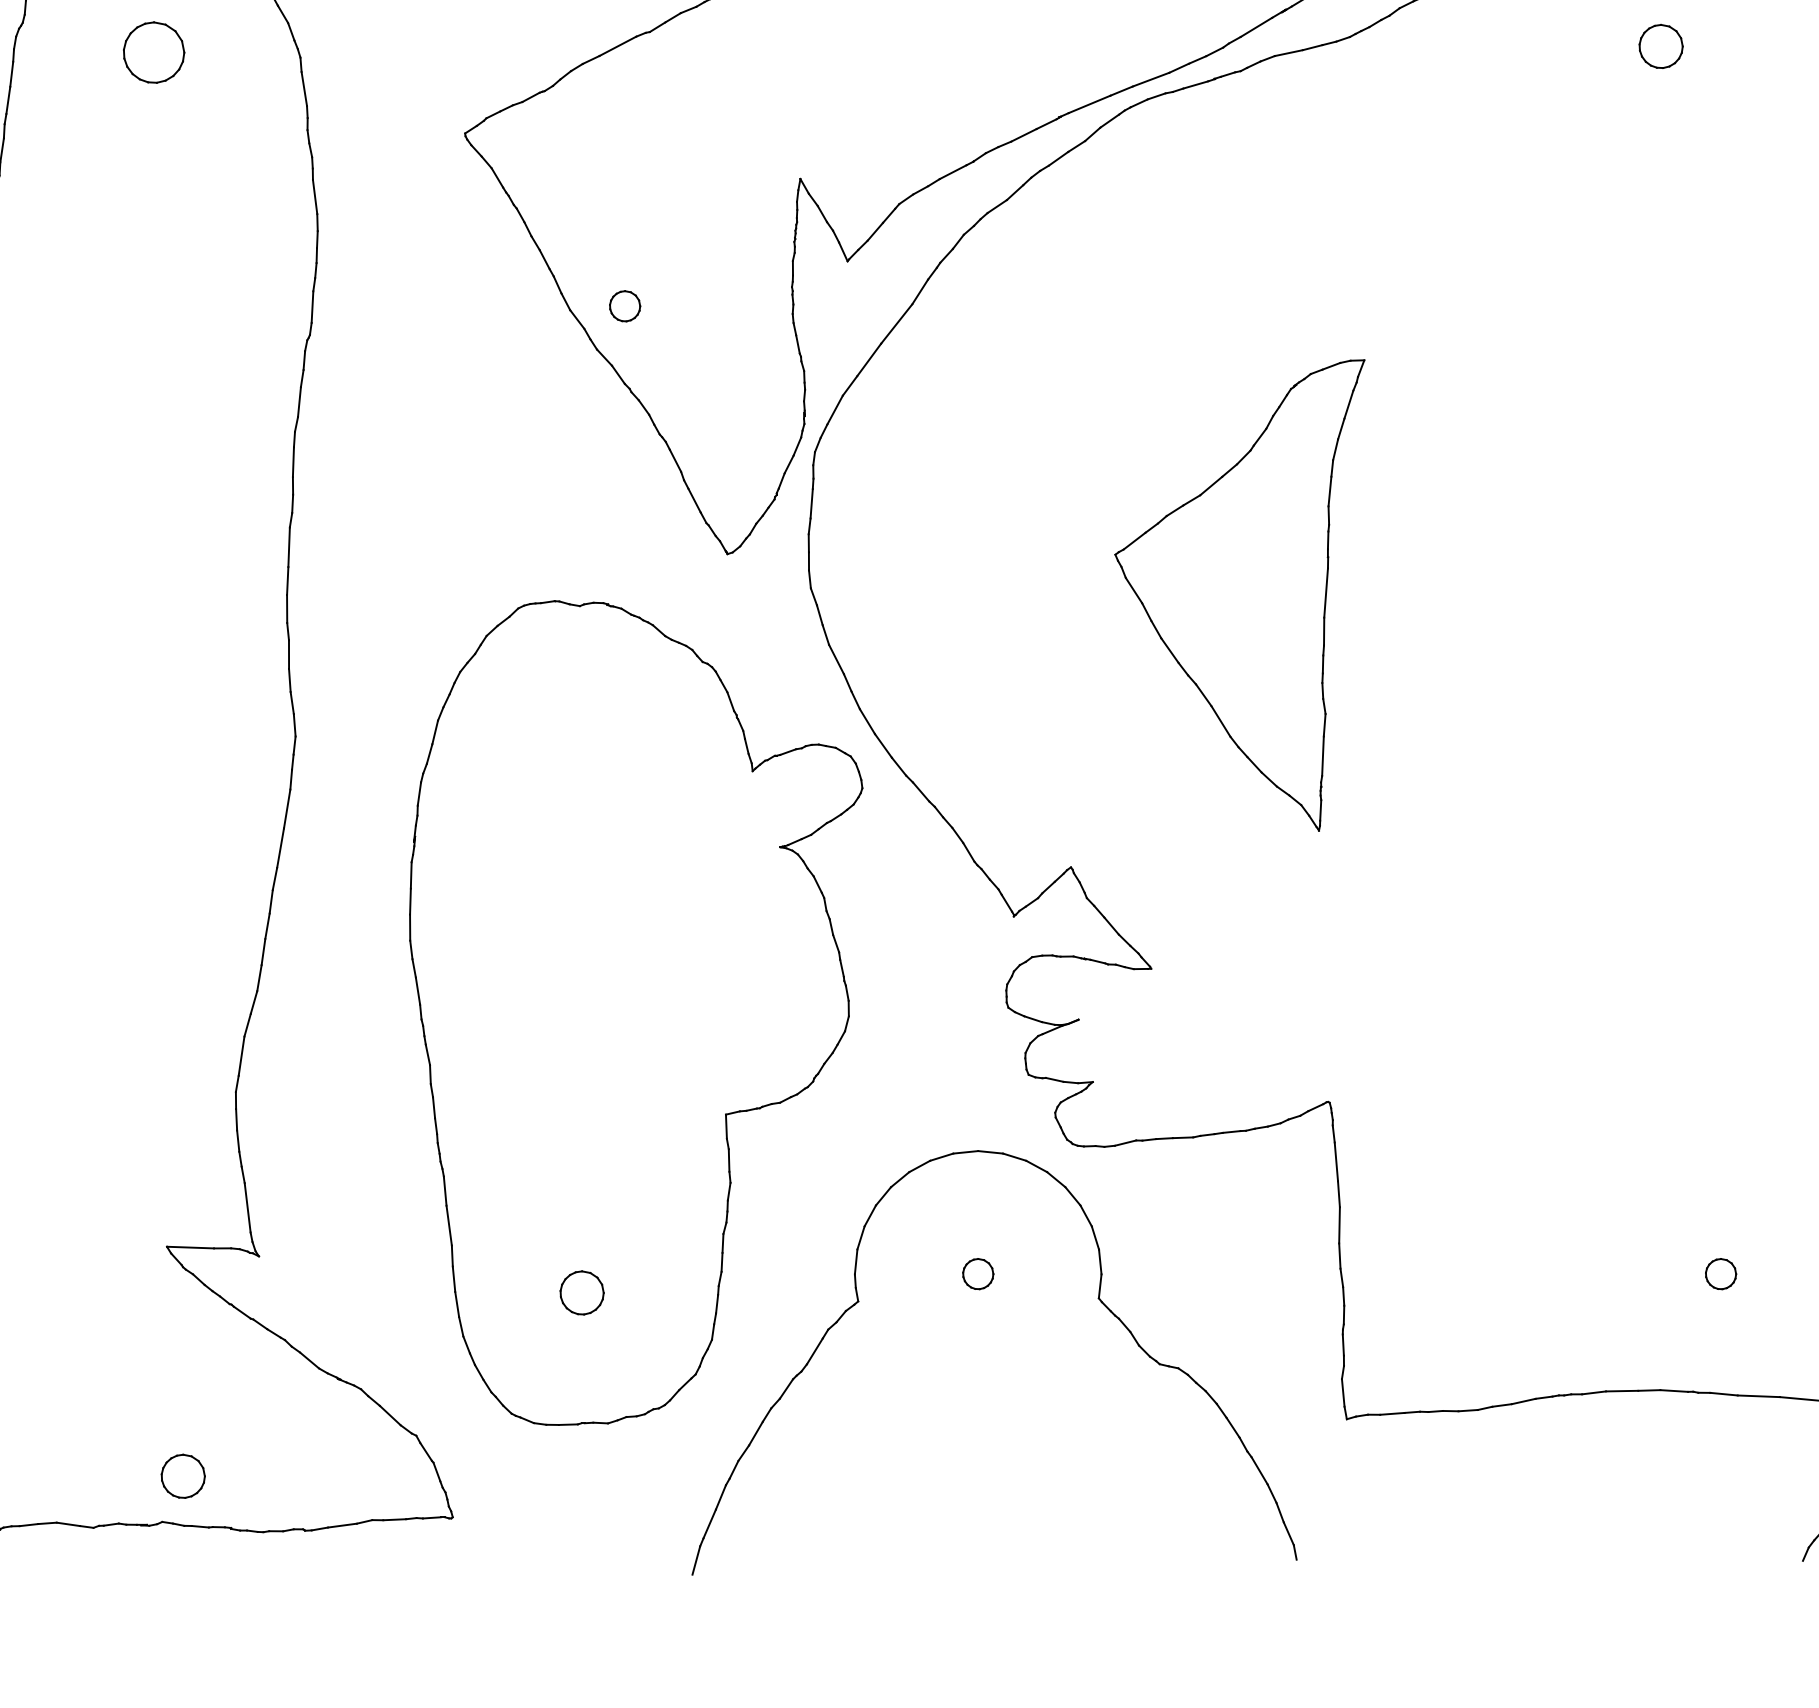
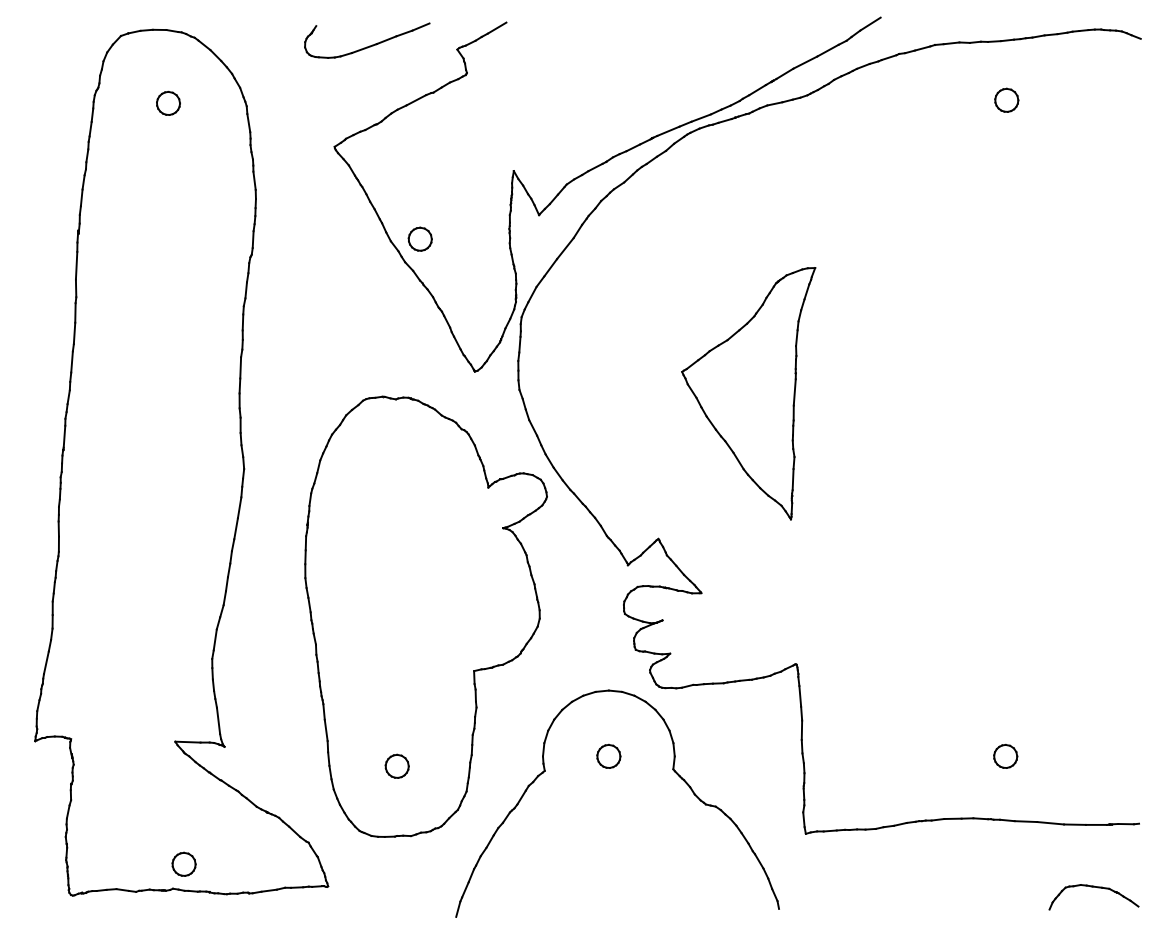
part: (1660, 44) -> (1006, 99), moved
part: (154, 50) -> (168, 102), size x0.71
part: (623, 305) -> (419, 238), size x1.43
part: (977, 1272) -> (608, 755), size x1.43
part: (1720, 1272) -> (1005, 755), size x1.43

